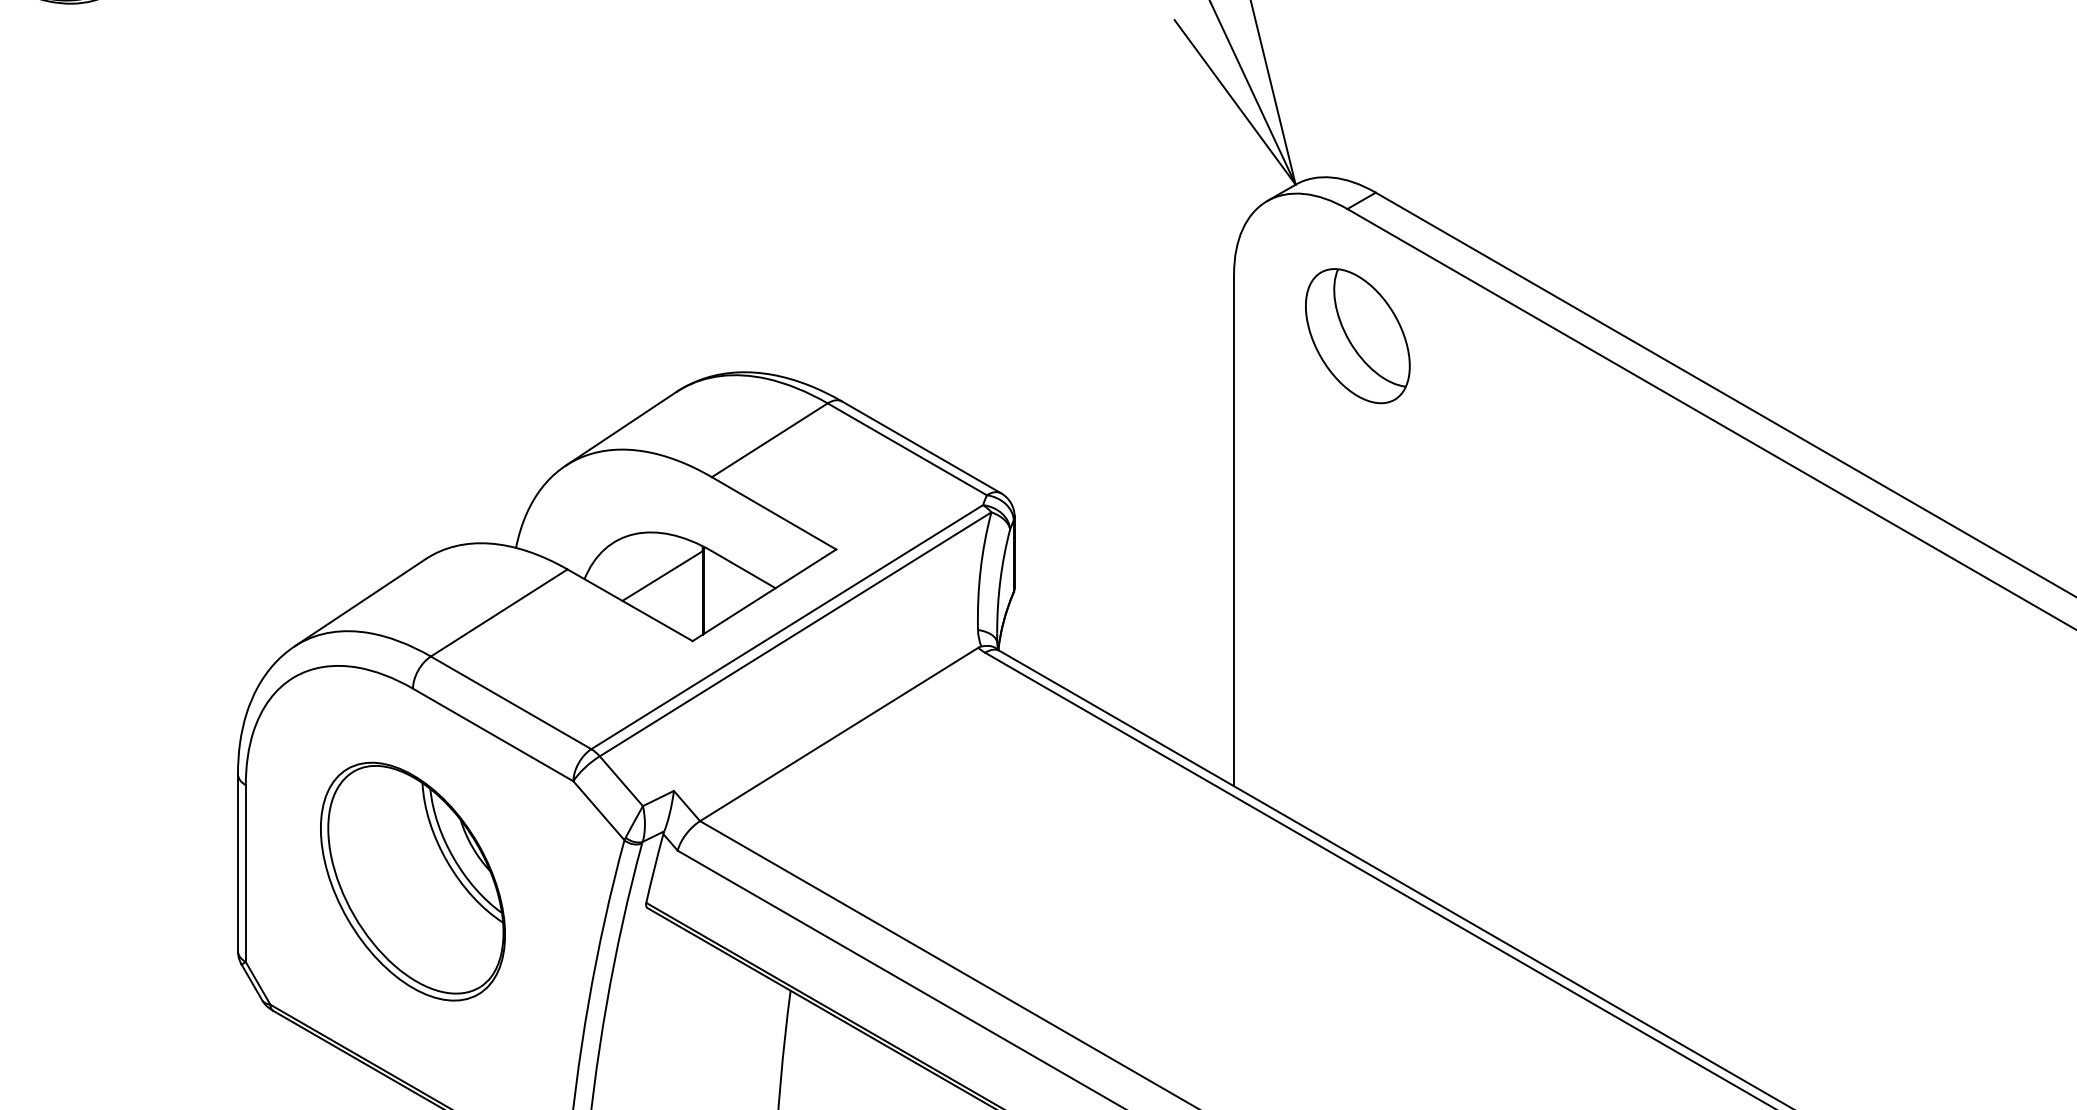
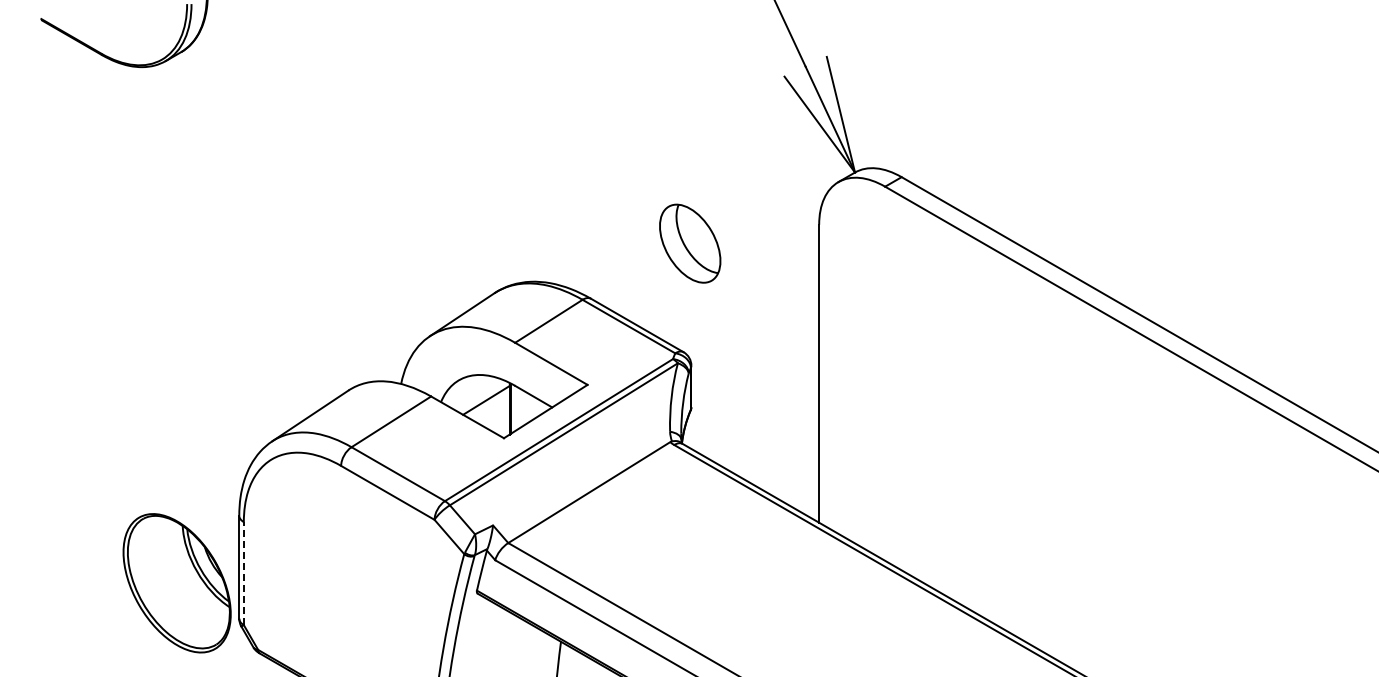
part: (1358, 335) -> (690, 243), moved
line: (245, 873) -> (243, 573), solid -> dashed
part: (411, 882) -> (176, 583), moved

